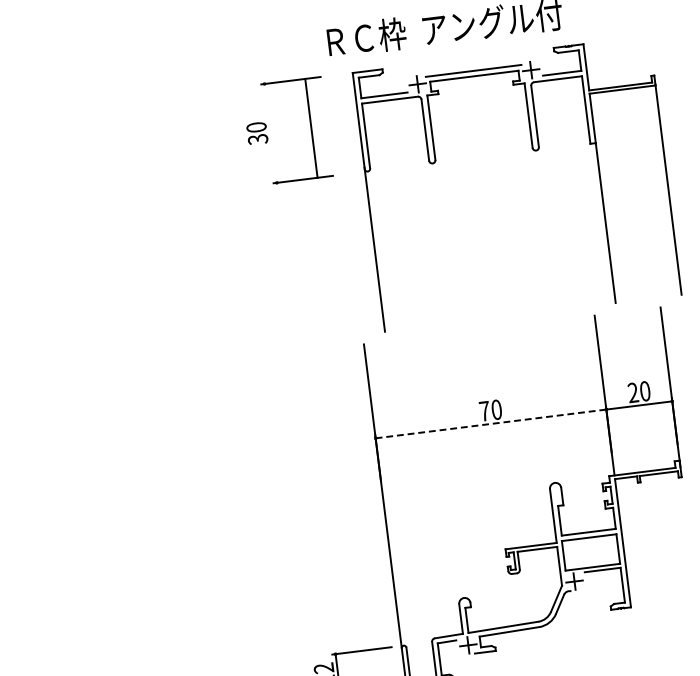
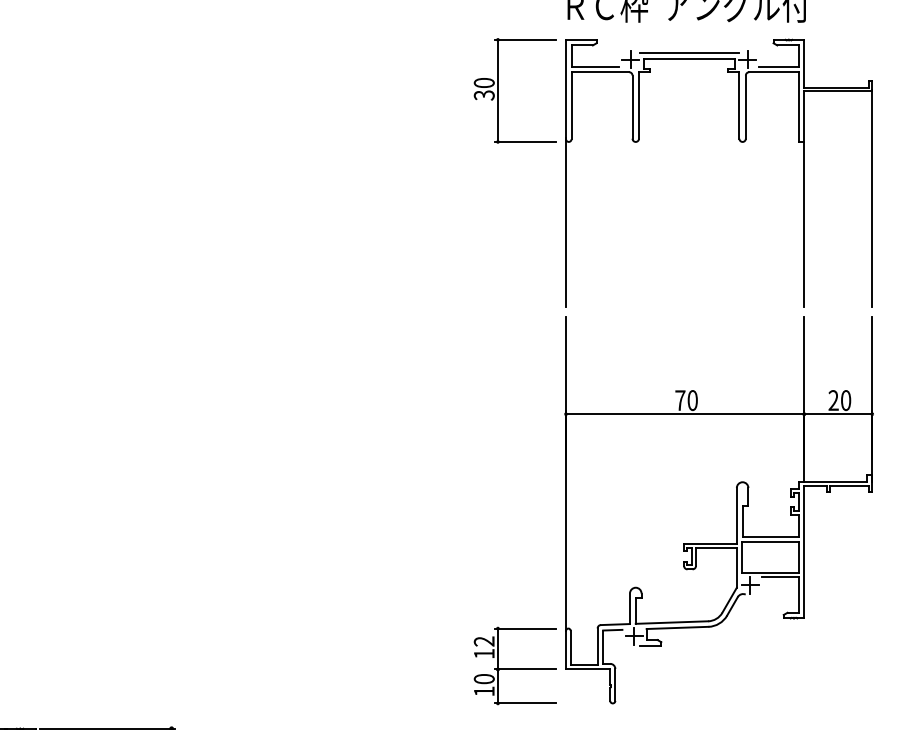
line: (310, 128) -> (497, 90), moved
part: (534, 151) -> (740, 142), moved
line: (491, 424) -> (685, 414), dashed -> solid

